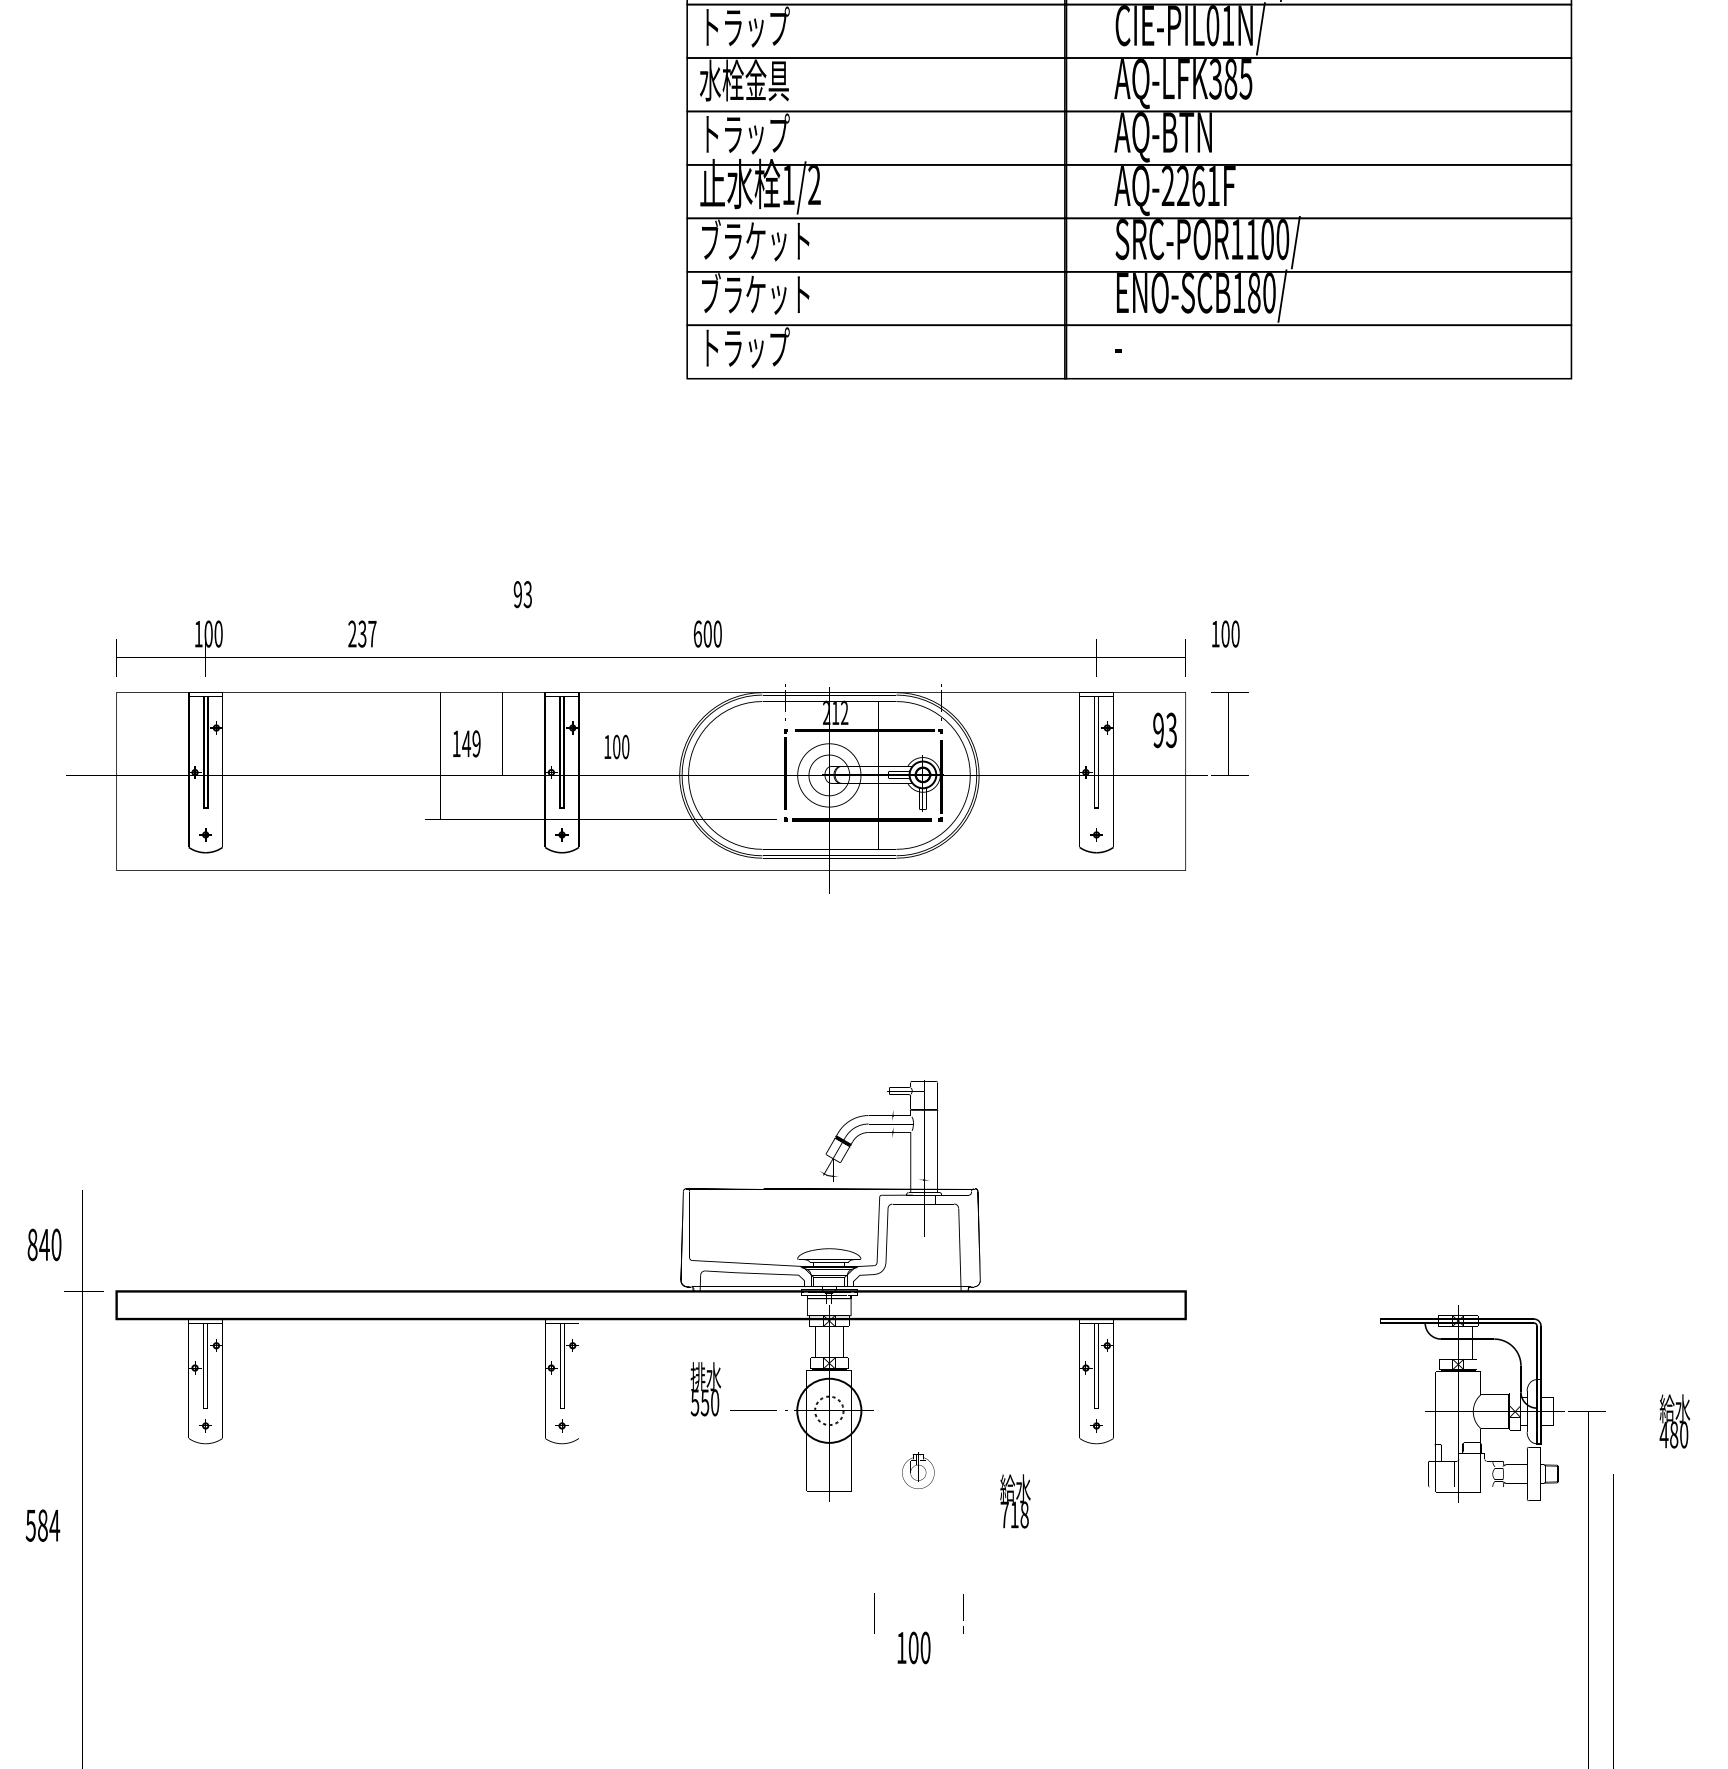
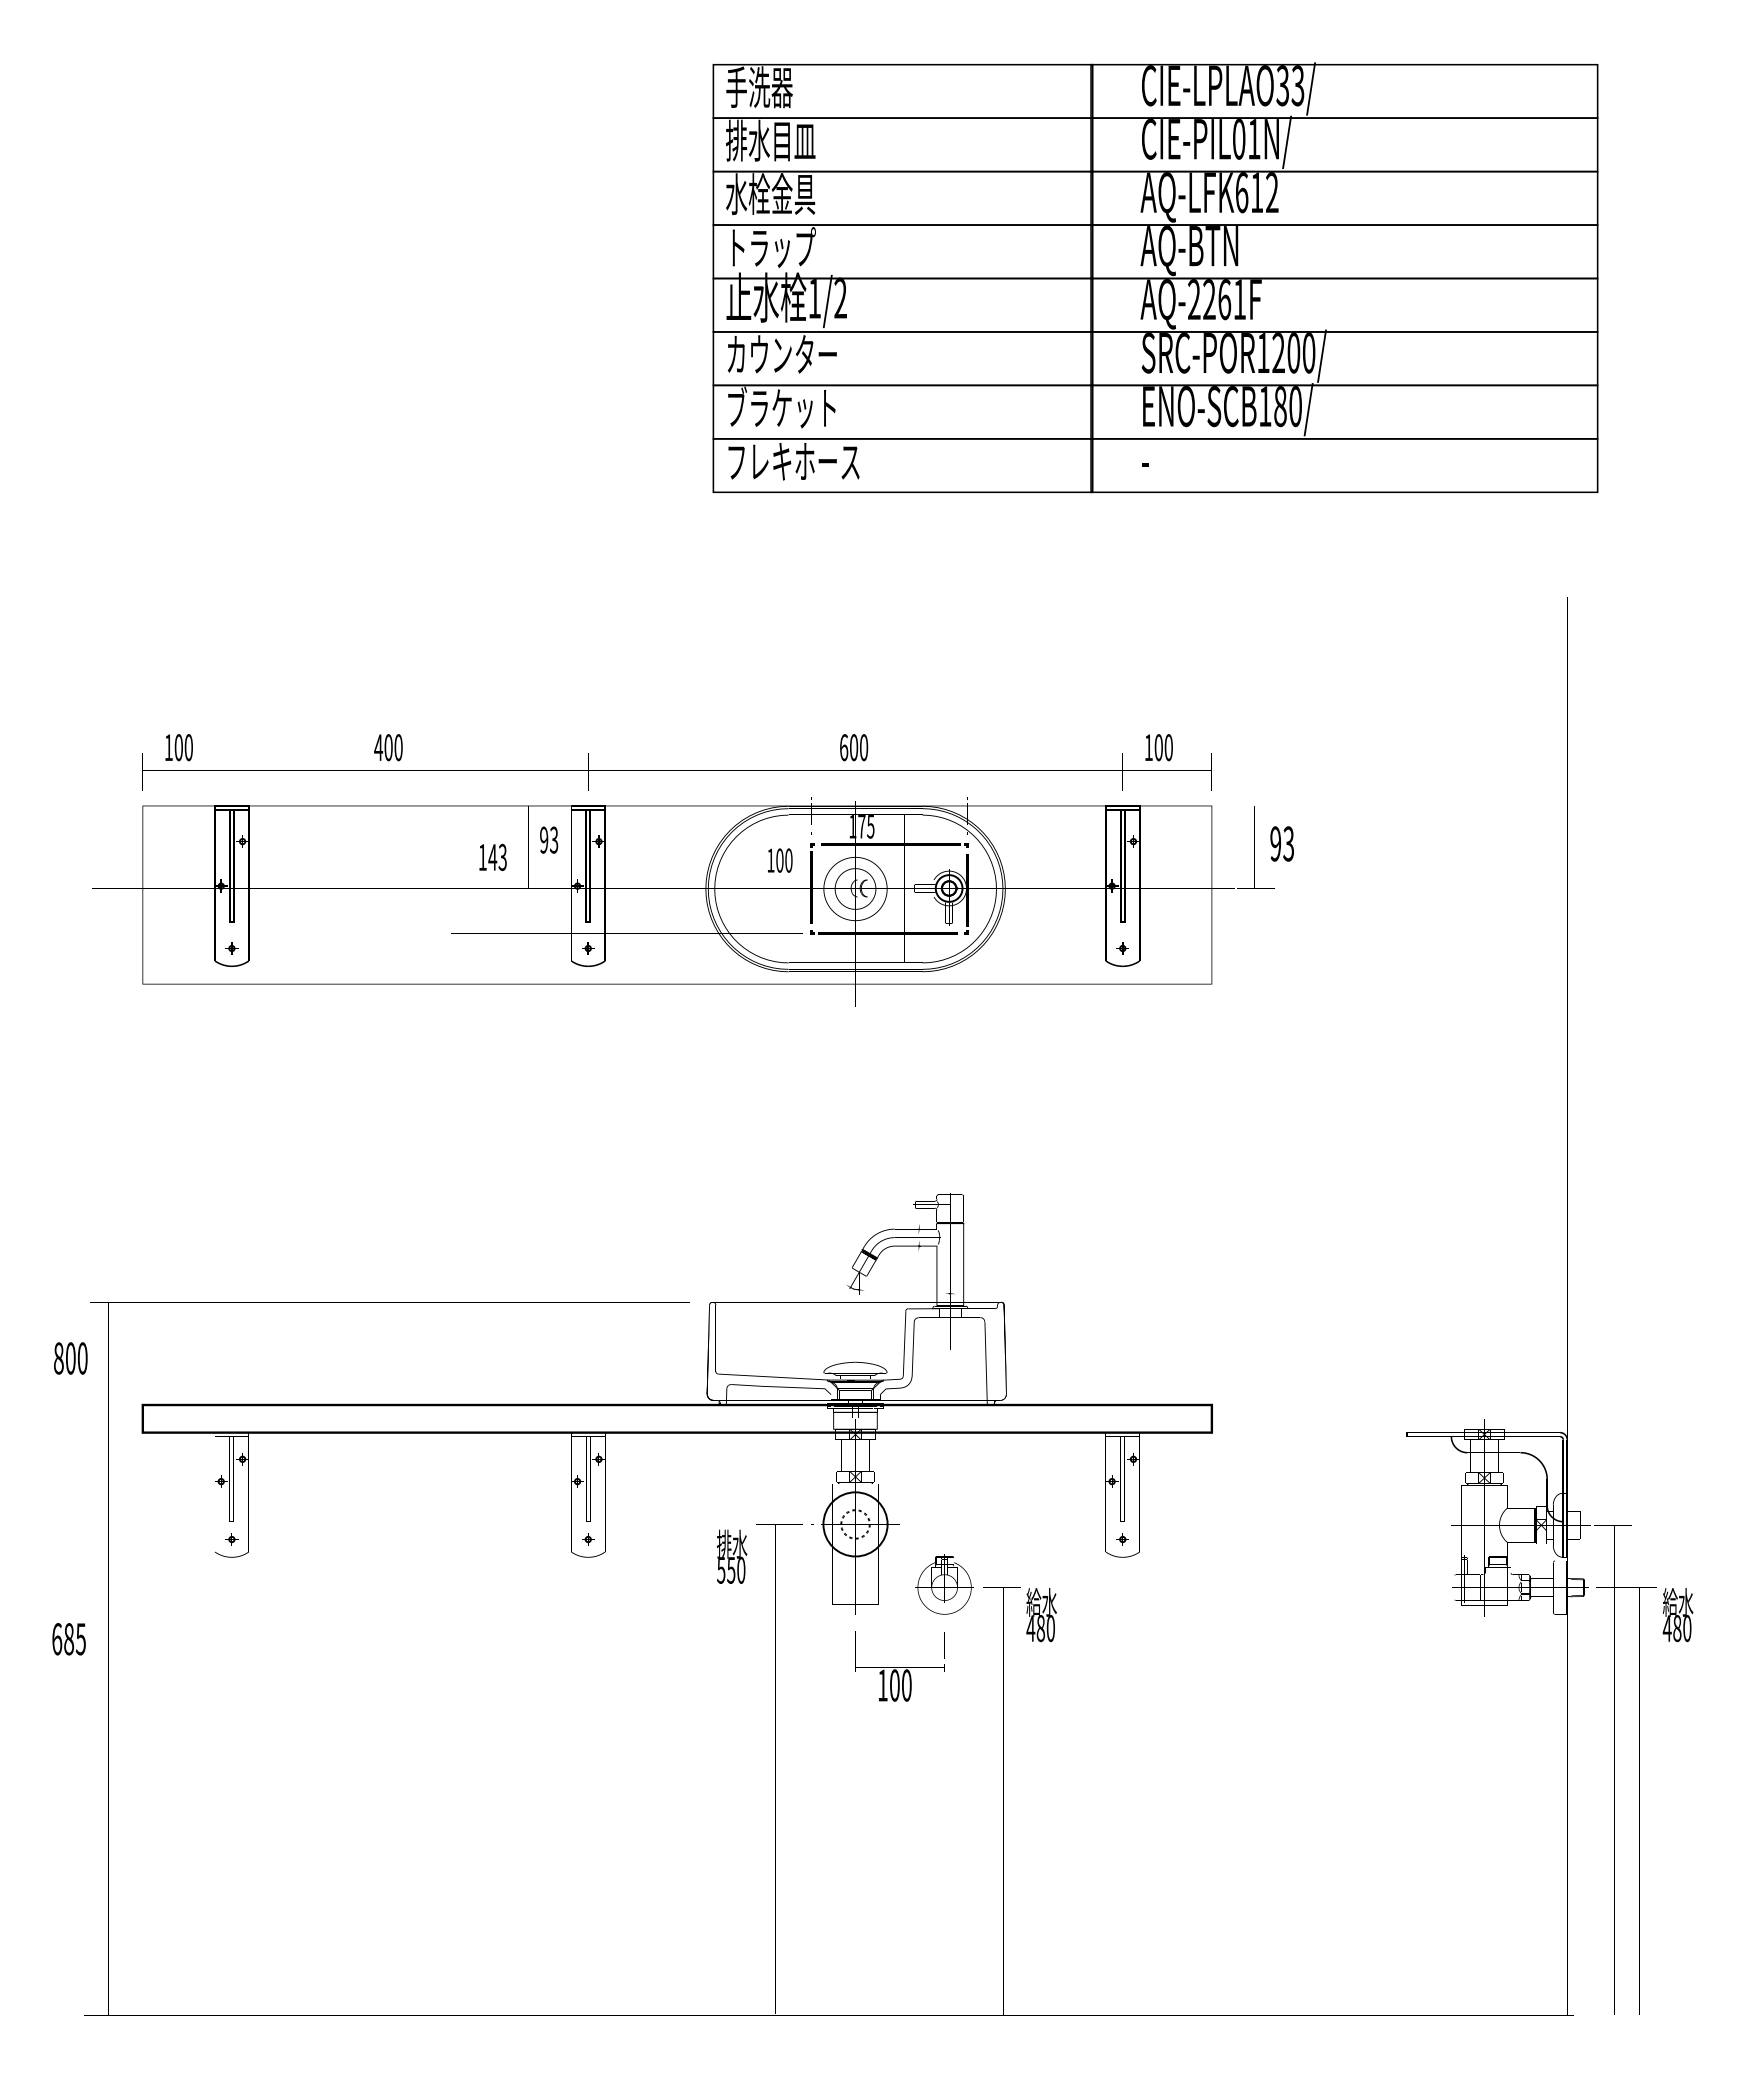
text: (744, 26) -> (770, 140), トラップ -> 排水目皿
text: (1230, 78) -> (1256, 192), AQ-LFK385 -> AQ-LFK612
text: (1252, 238) -> (1278, 352), SRC-POR1100/ -> SRC-POR1200/
text: (755, 239) -> (781, 353), ブラケット -> カウンター
text: (767, 346) -> (793, 460), トラップ -> フレキホース
text: (523, 593) -> (549, 839), moved
text: (208, 633) -> (178, 747), moved
text: (362, 633) -> (388, 747), 237 -> 400
text: (708, 633) -> (854, 747), moved
text: (1225, 633) -> (1158, 747), moved
text: (835, 712) -> (861, 826), 212 -> 175
text: (1164, 729) -> (1281, 843), moved
text: (476, 743) -> (502, 857), 149 -> 143
text: (617, 746) -> (780, 860), moved
text: (44, 1244) -> (70, 1358), 840 -> 800
text: (706, 1388) -> (732, 1556), moved
text: (1674, 1421) -> (1677, 1615), moved
part: (918, 1470) -> (944, 1584), size x1.67
text: (1014, 1514) -> (1040, 1628), 718 -> 480
text: (43, 1525) -> (69, 1639), 584 -> 685
text: (918, 1628) -> (899, 1666), moved

